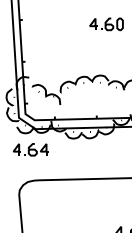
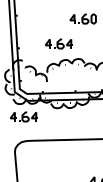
part: (74, 55) -> (58, 43), added

